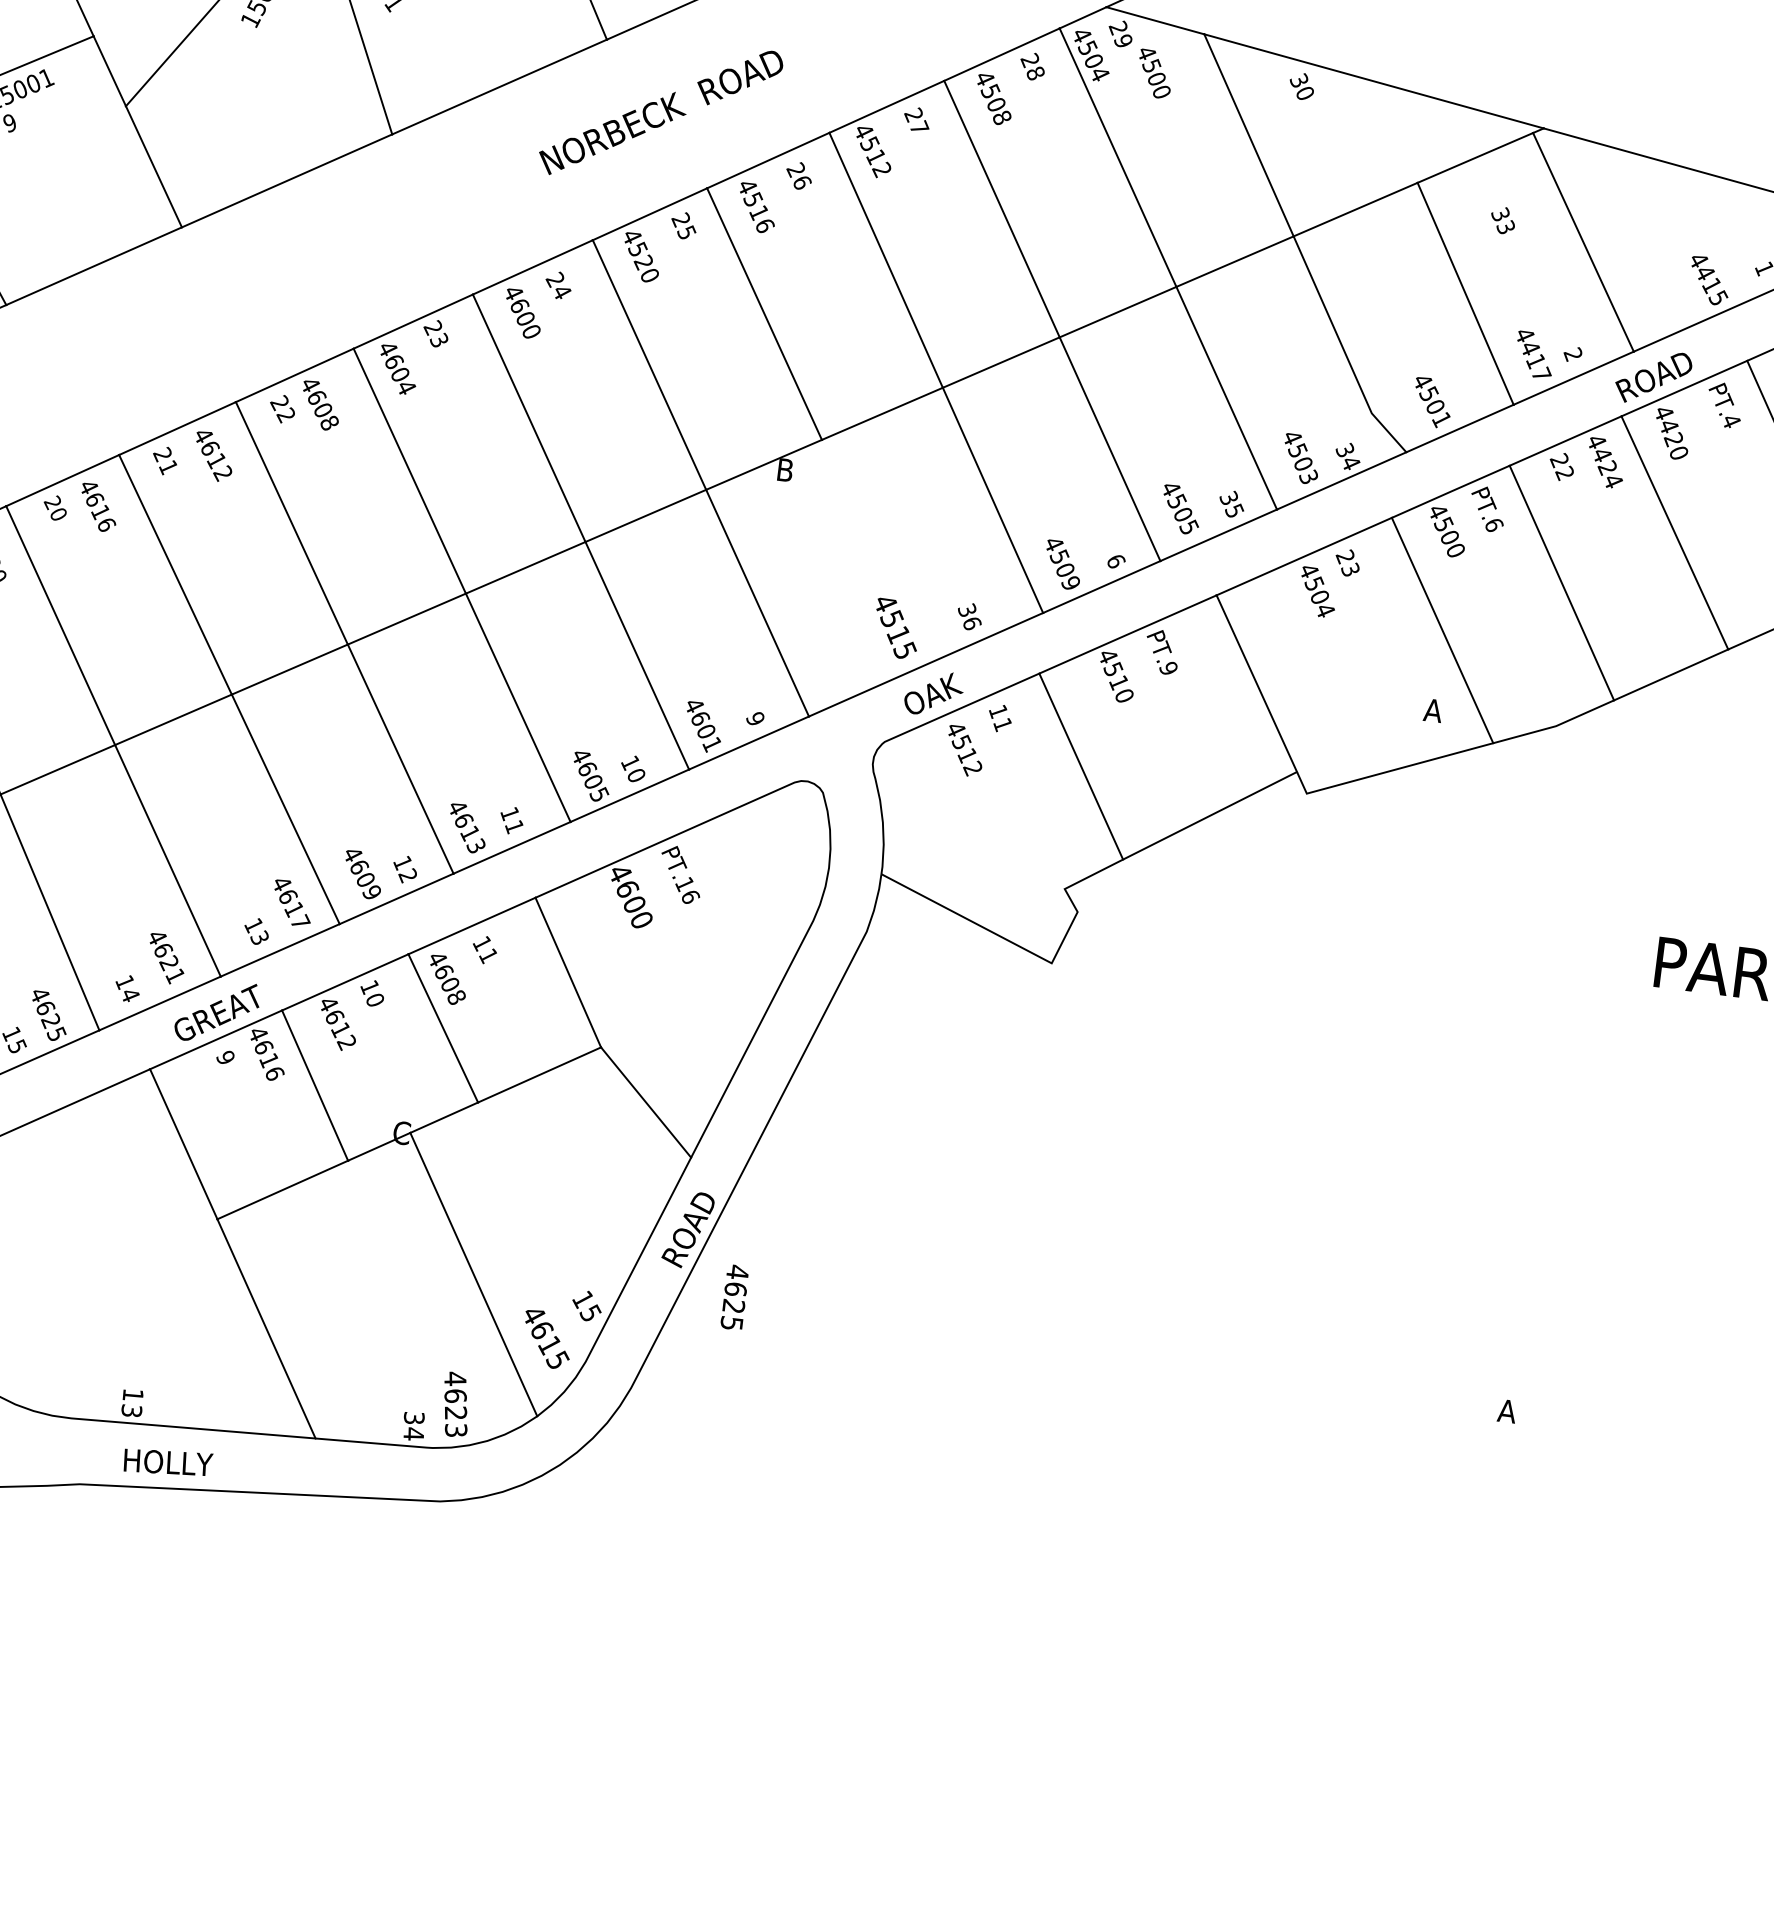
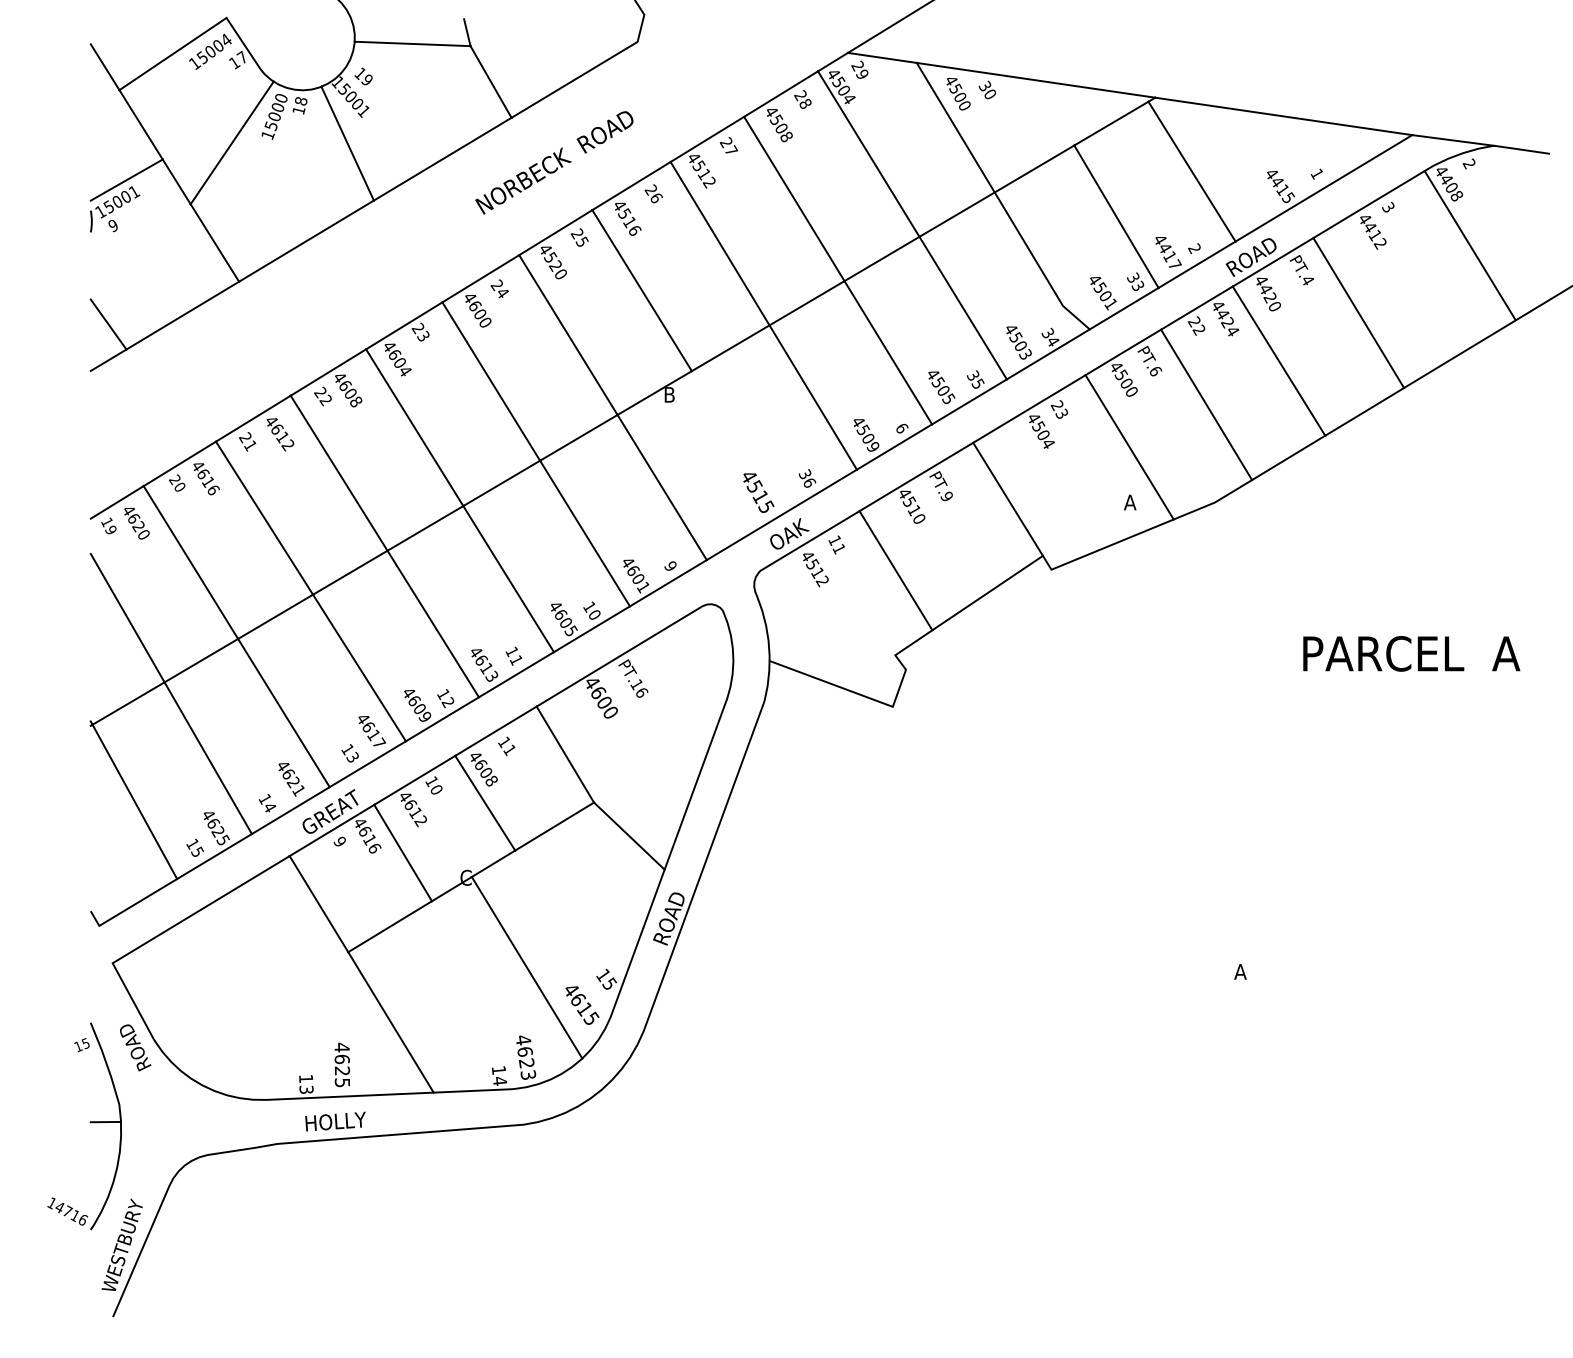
text: (1154, 74) -> (958, 94), moved
text: (1503, 220) -> (1135, 281), moved
text: (735, 1296) -> (342, 1064), moved
text: (413, 1418) -> (498, 1070), 34 -> 14

